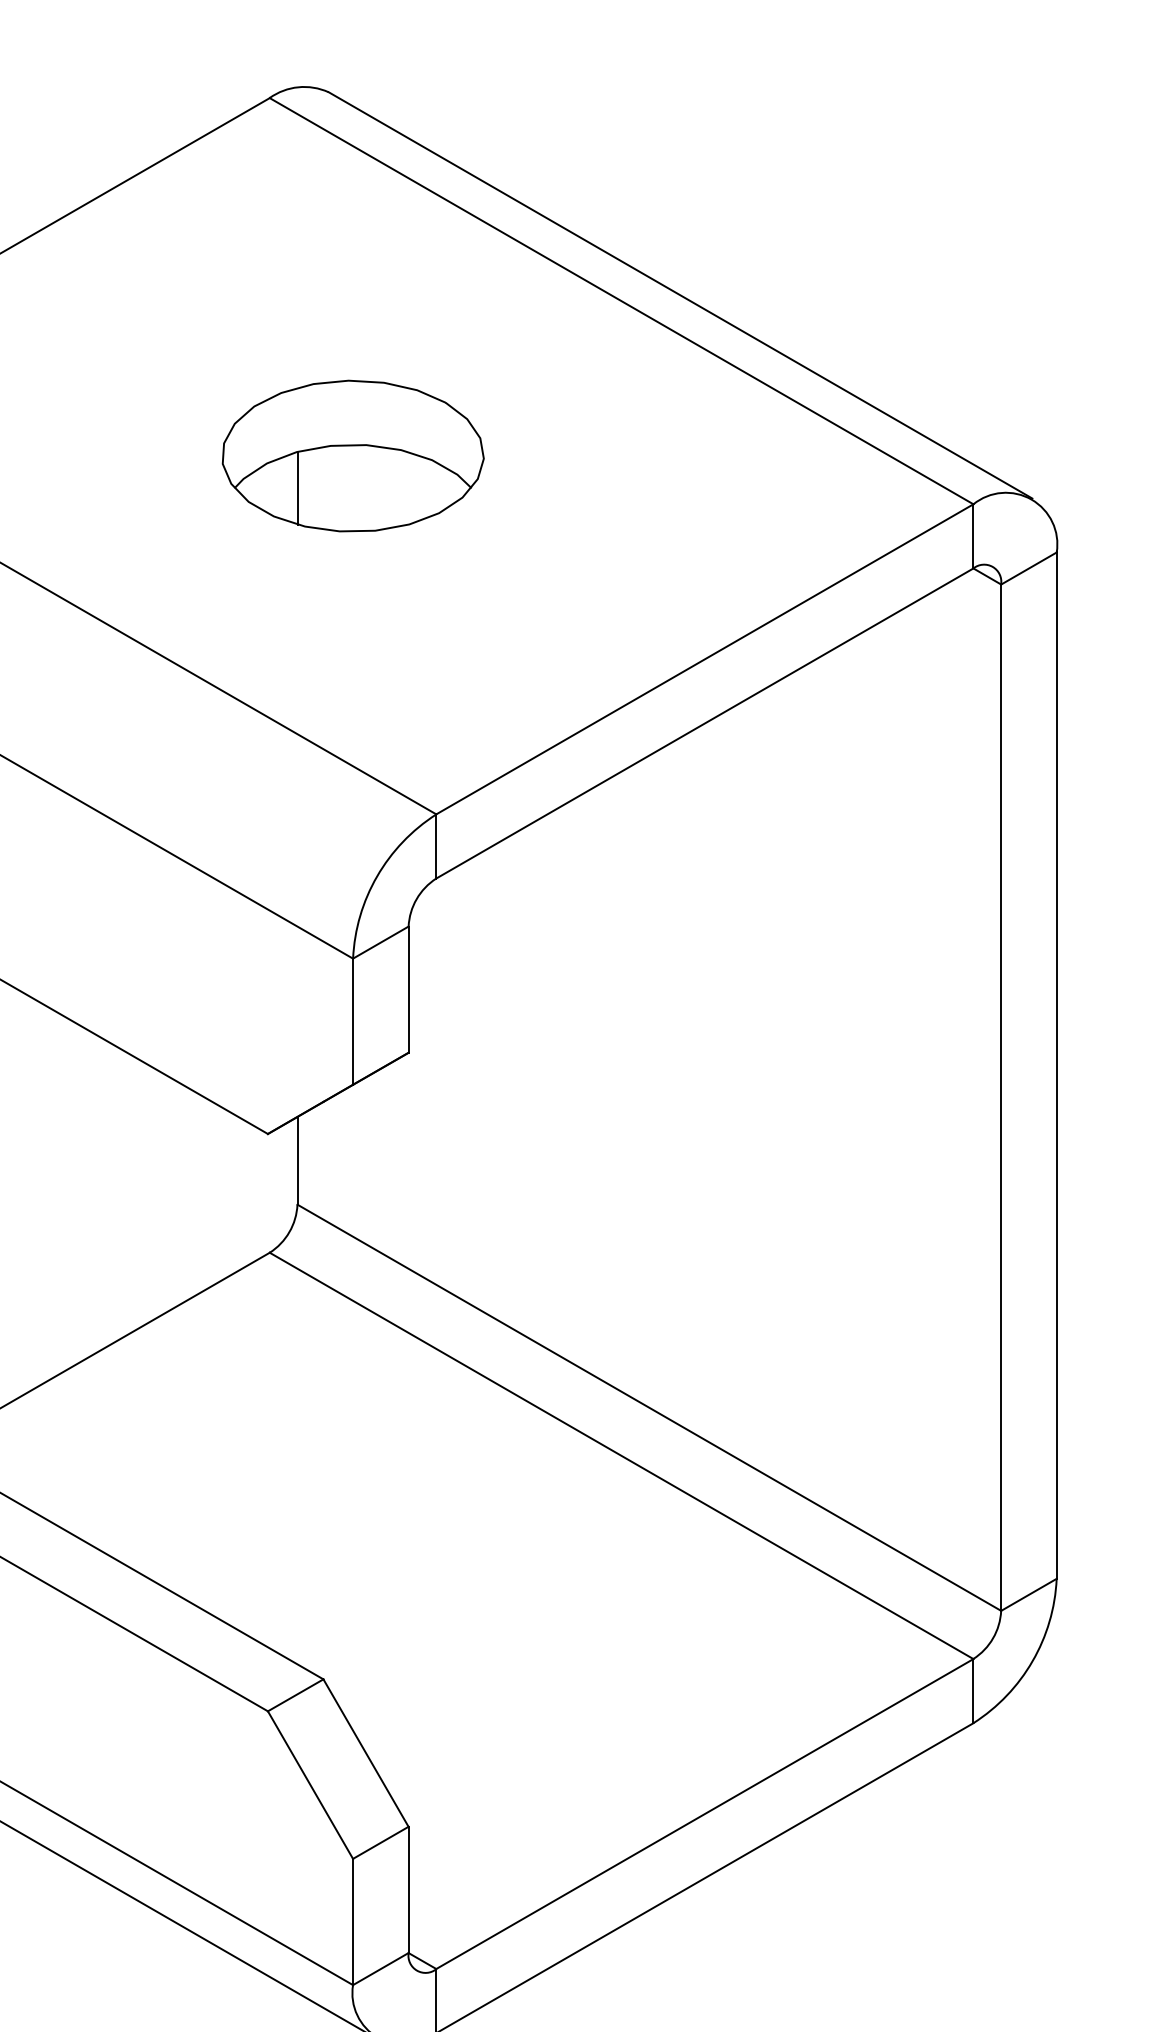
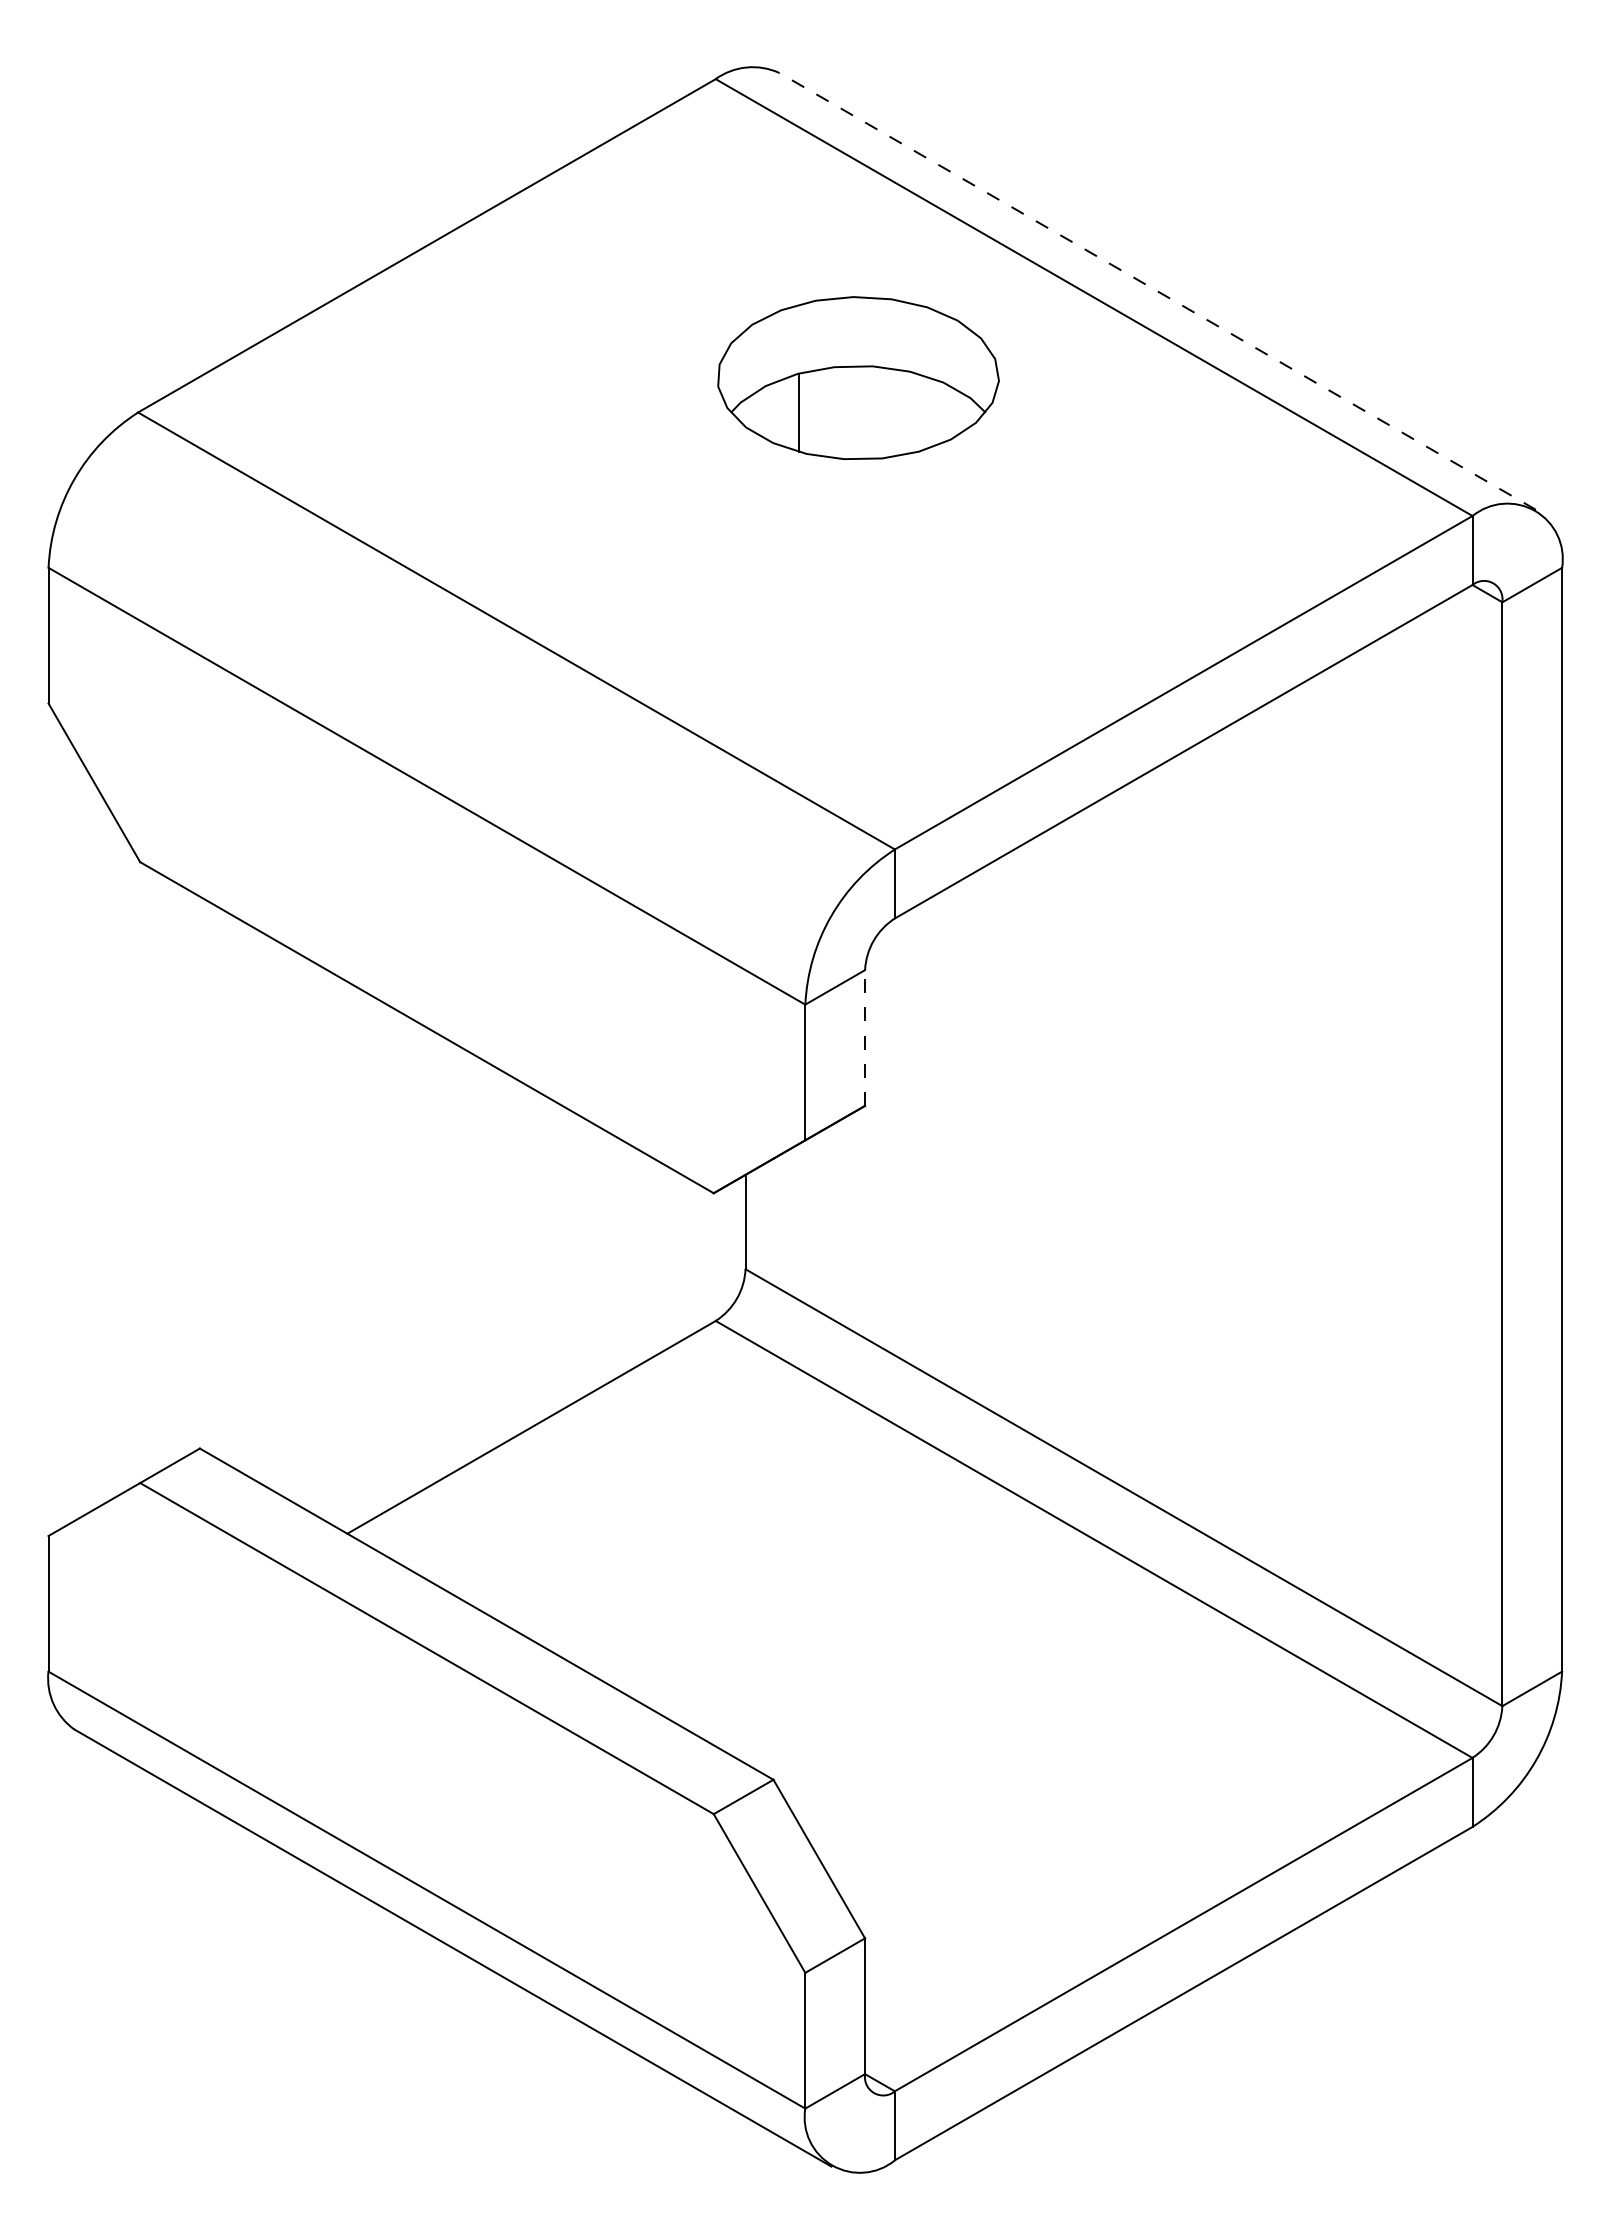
line: (680, 295) -> (1157, 291), solid -> dashed
part: (353, 455) -> (858, 377), moved
line: (409, 990) -> (865, 1038), solid -> dashed

